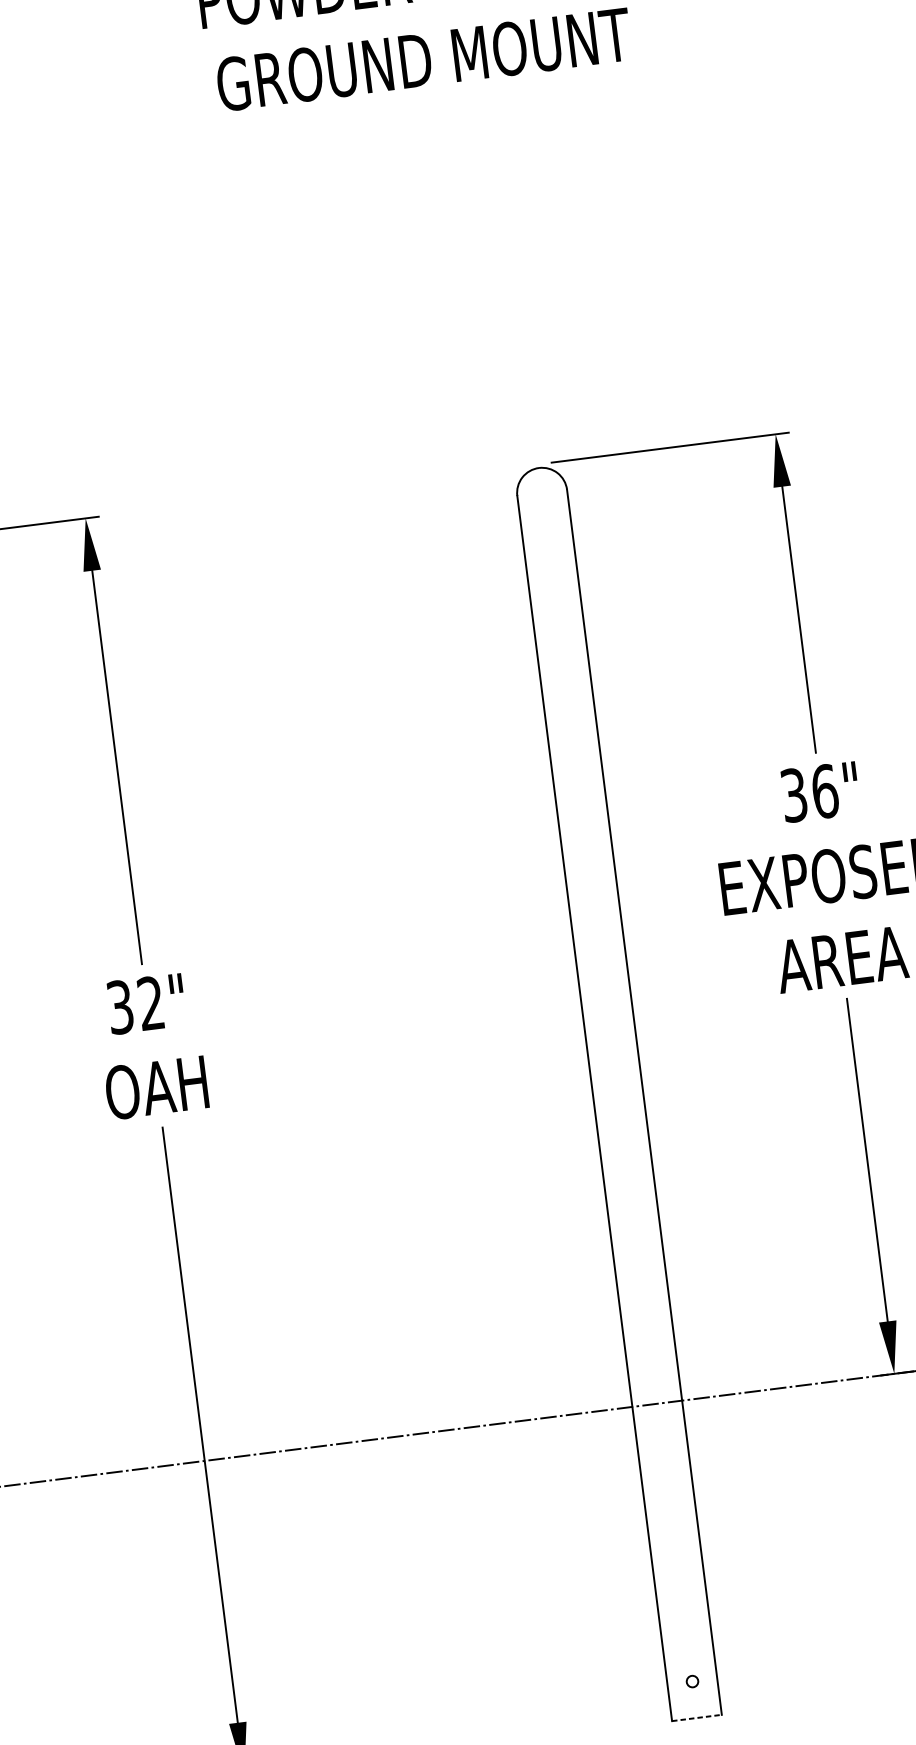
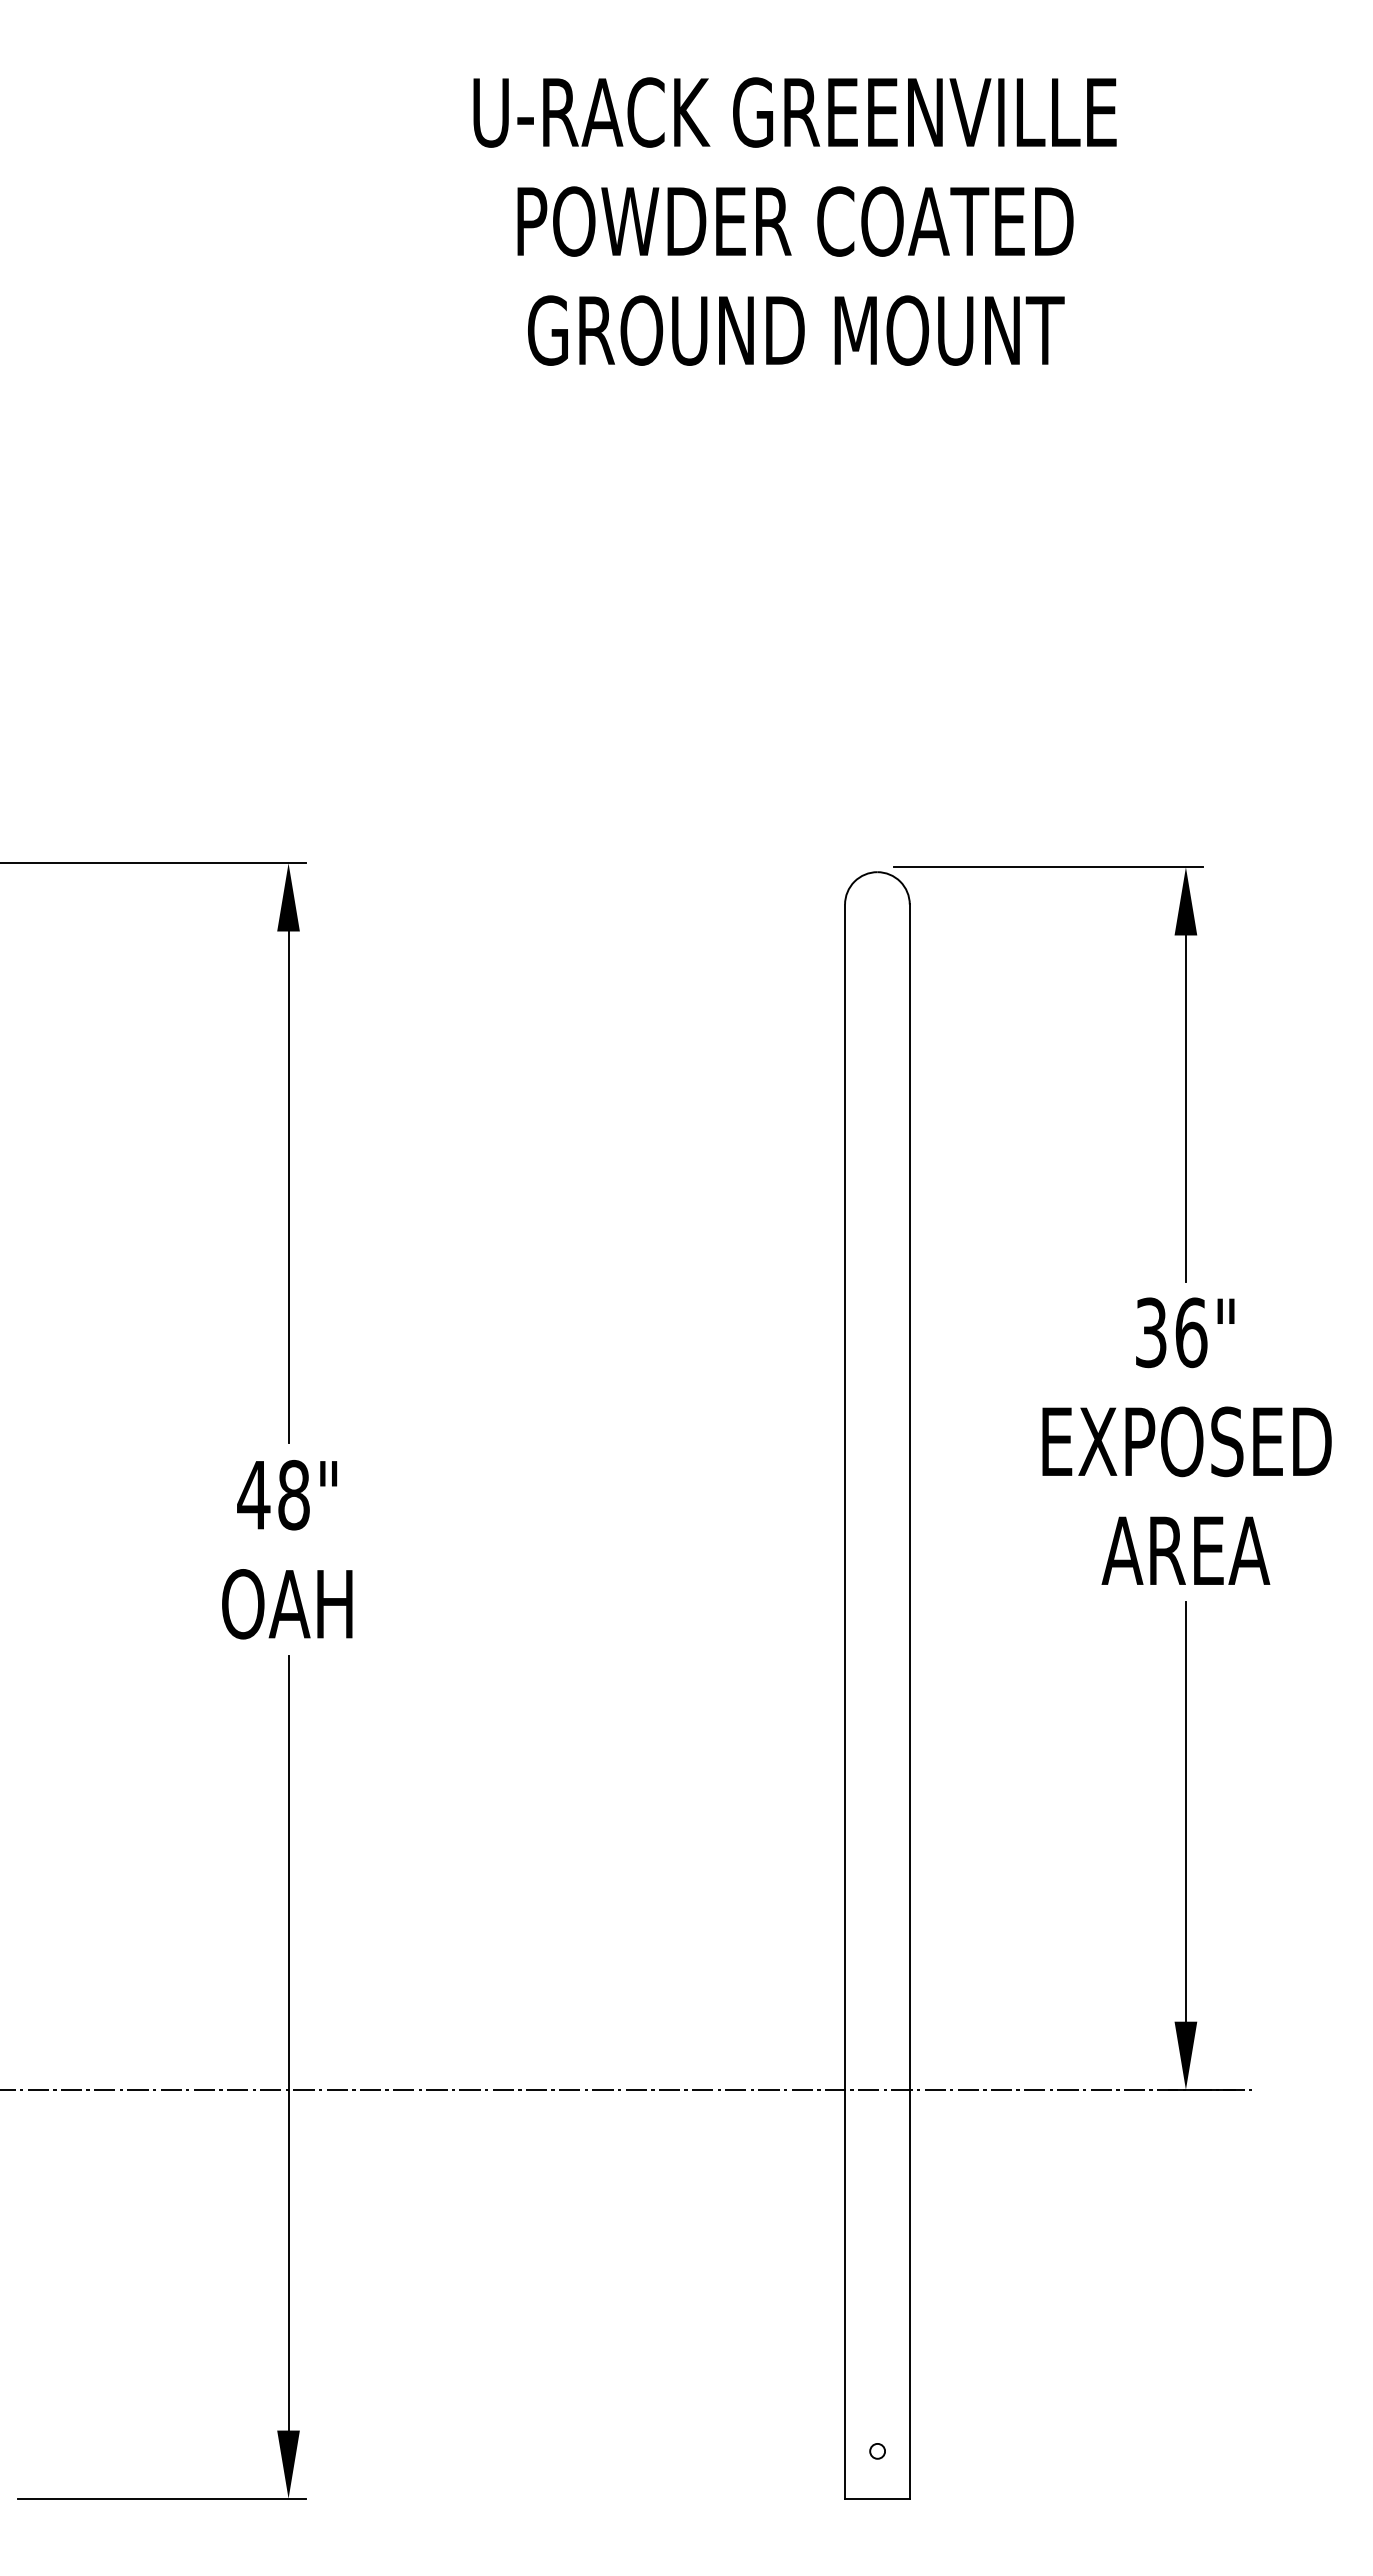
text: (135, 1005) -> (273, 1495), 32" -> 48"
line: (697, 1717) -> (877, 2498), dashed -> solid

